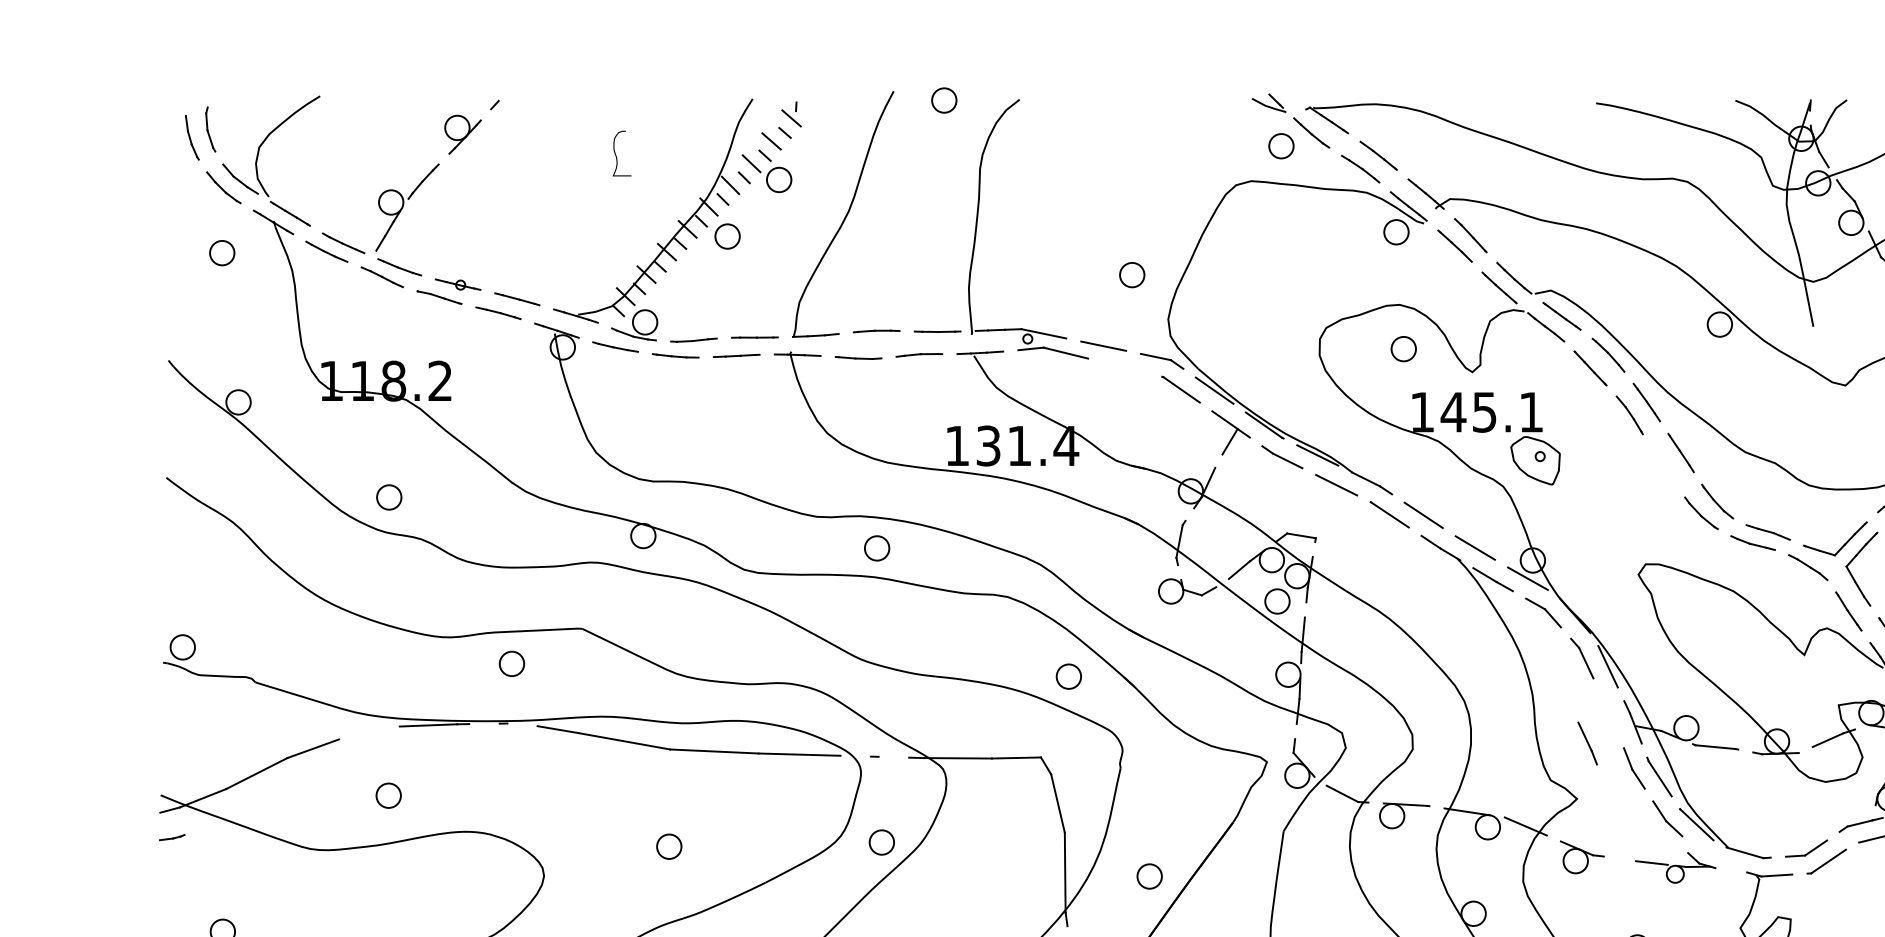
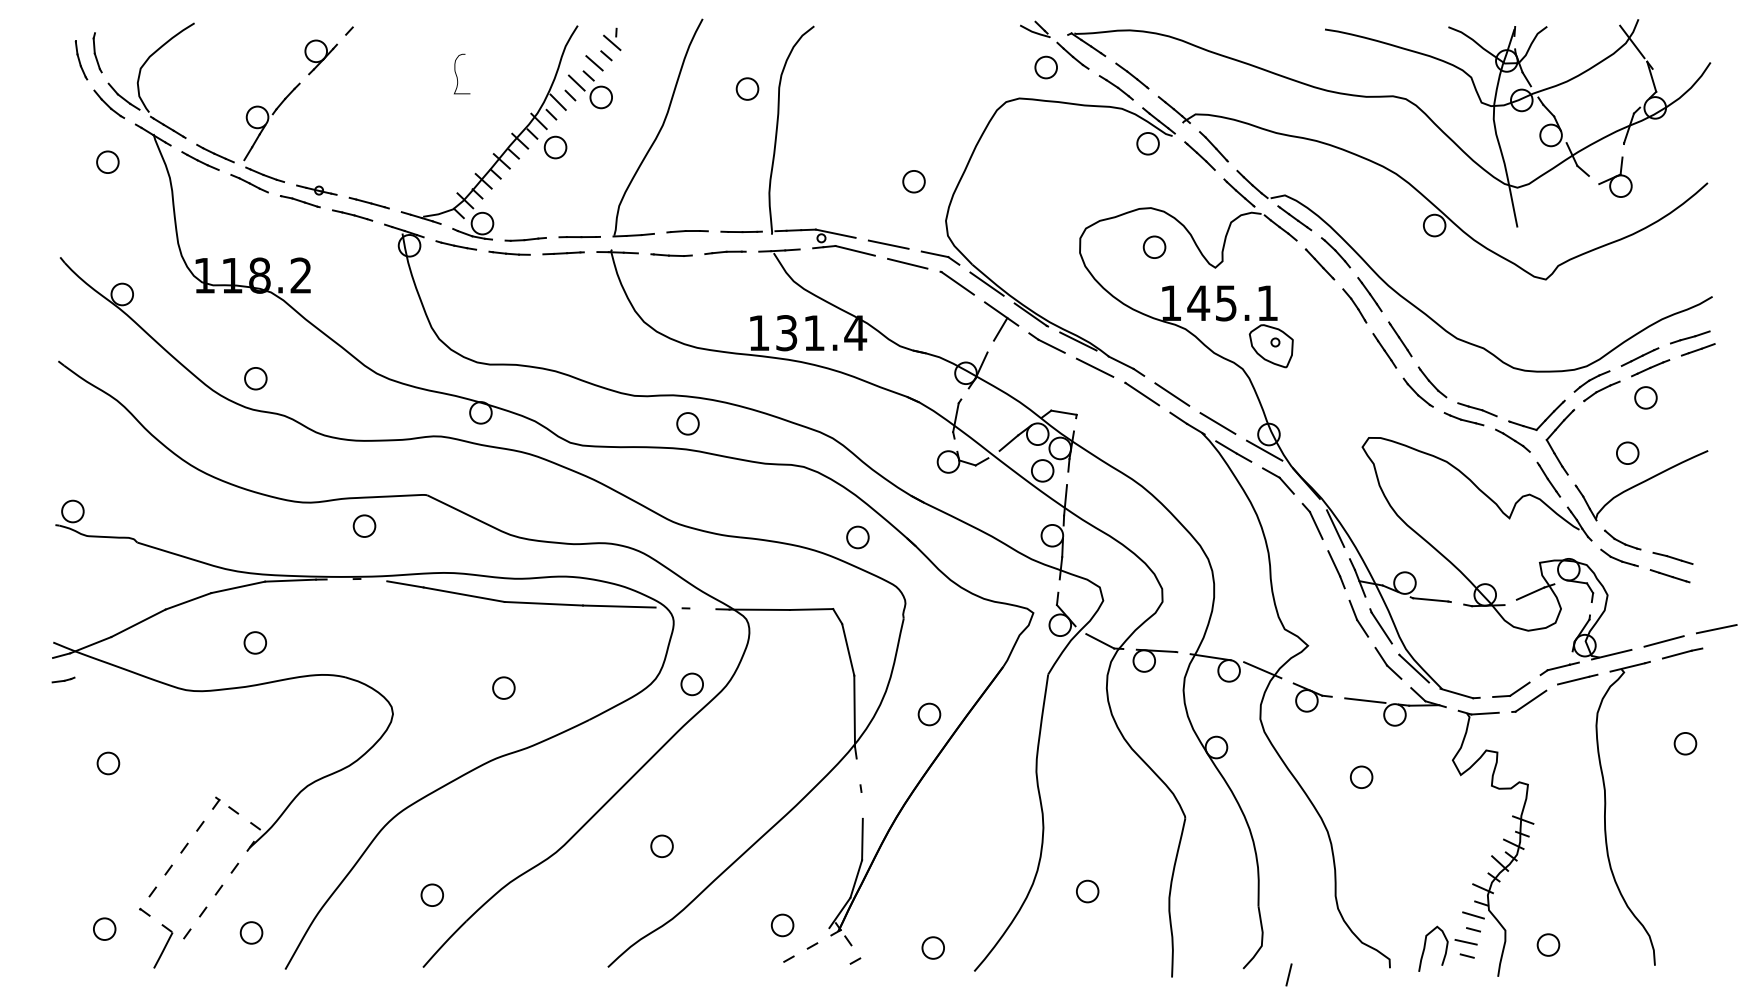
part: (944, 99) -> (747, 88), moved
line: (1124, 367) -> (907, 263), added
line: (1663, 465) -> (1384, 350), added
line: (369, 733) -> (238, 587), added
line: (1587, 743) -> (1336, 569), moved
part: (1675, 867) -> (1395, 706), size x1.43

